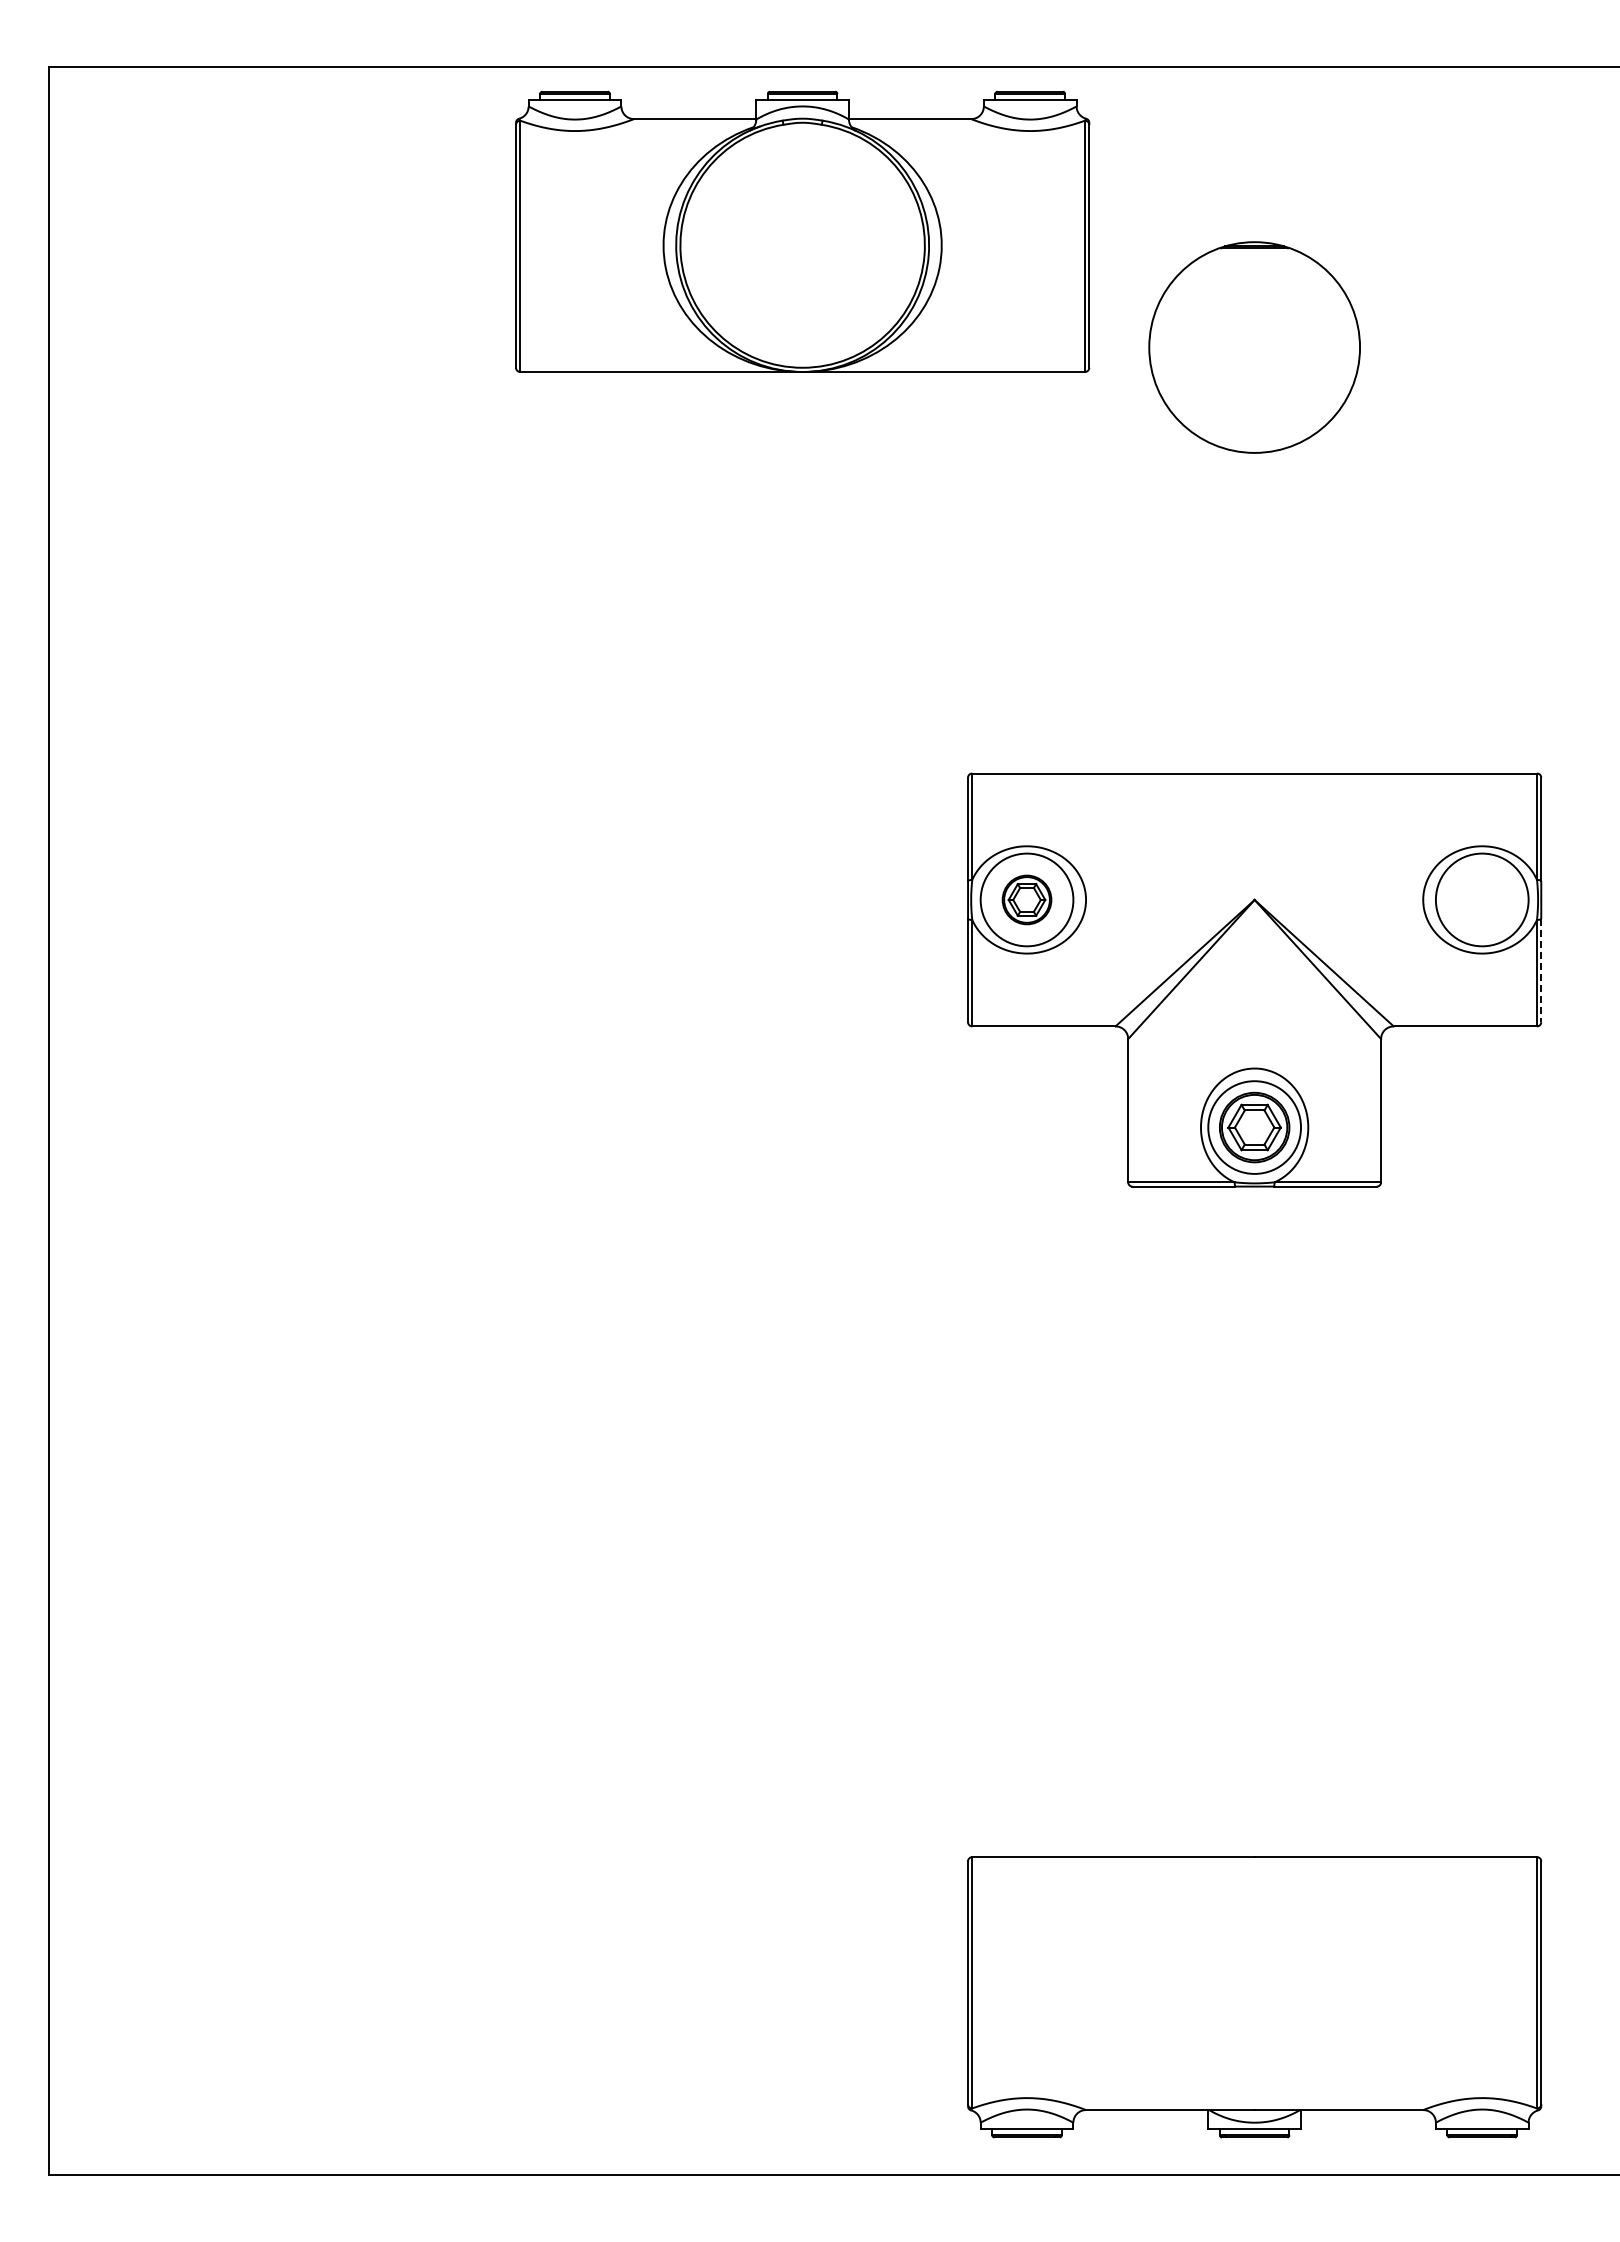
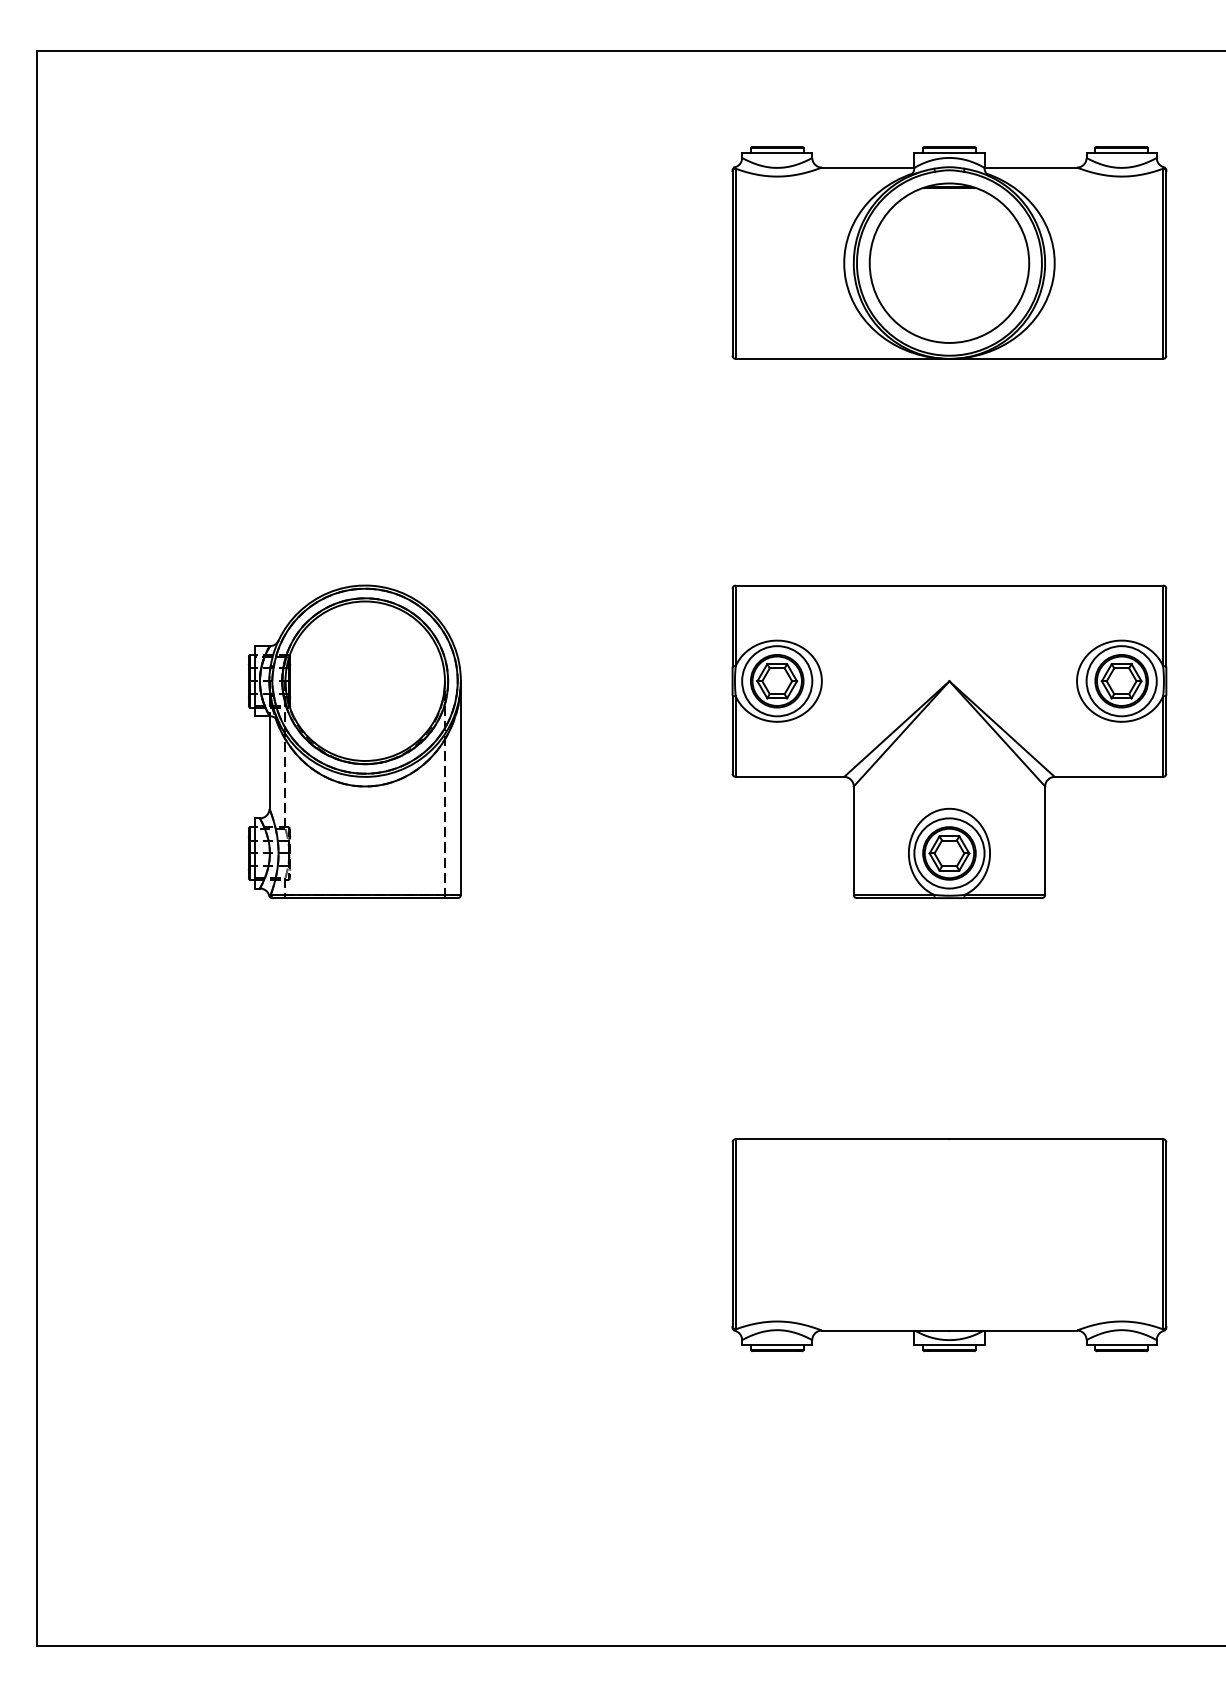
part: (802, 231) -> (949, 252), moved
part: (1026, 899) -> (776, 680), size x1.43
part: (1481, 899) -> (1121, 680), added
line: (1541, 970) -> (1166, 734), dashed -> solid
part: (468, 979) -> (354, 741), added
part: (1254, 1997) -> (949, 1245), moved

